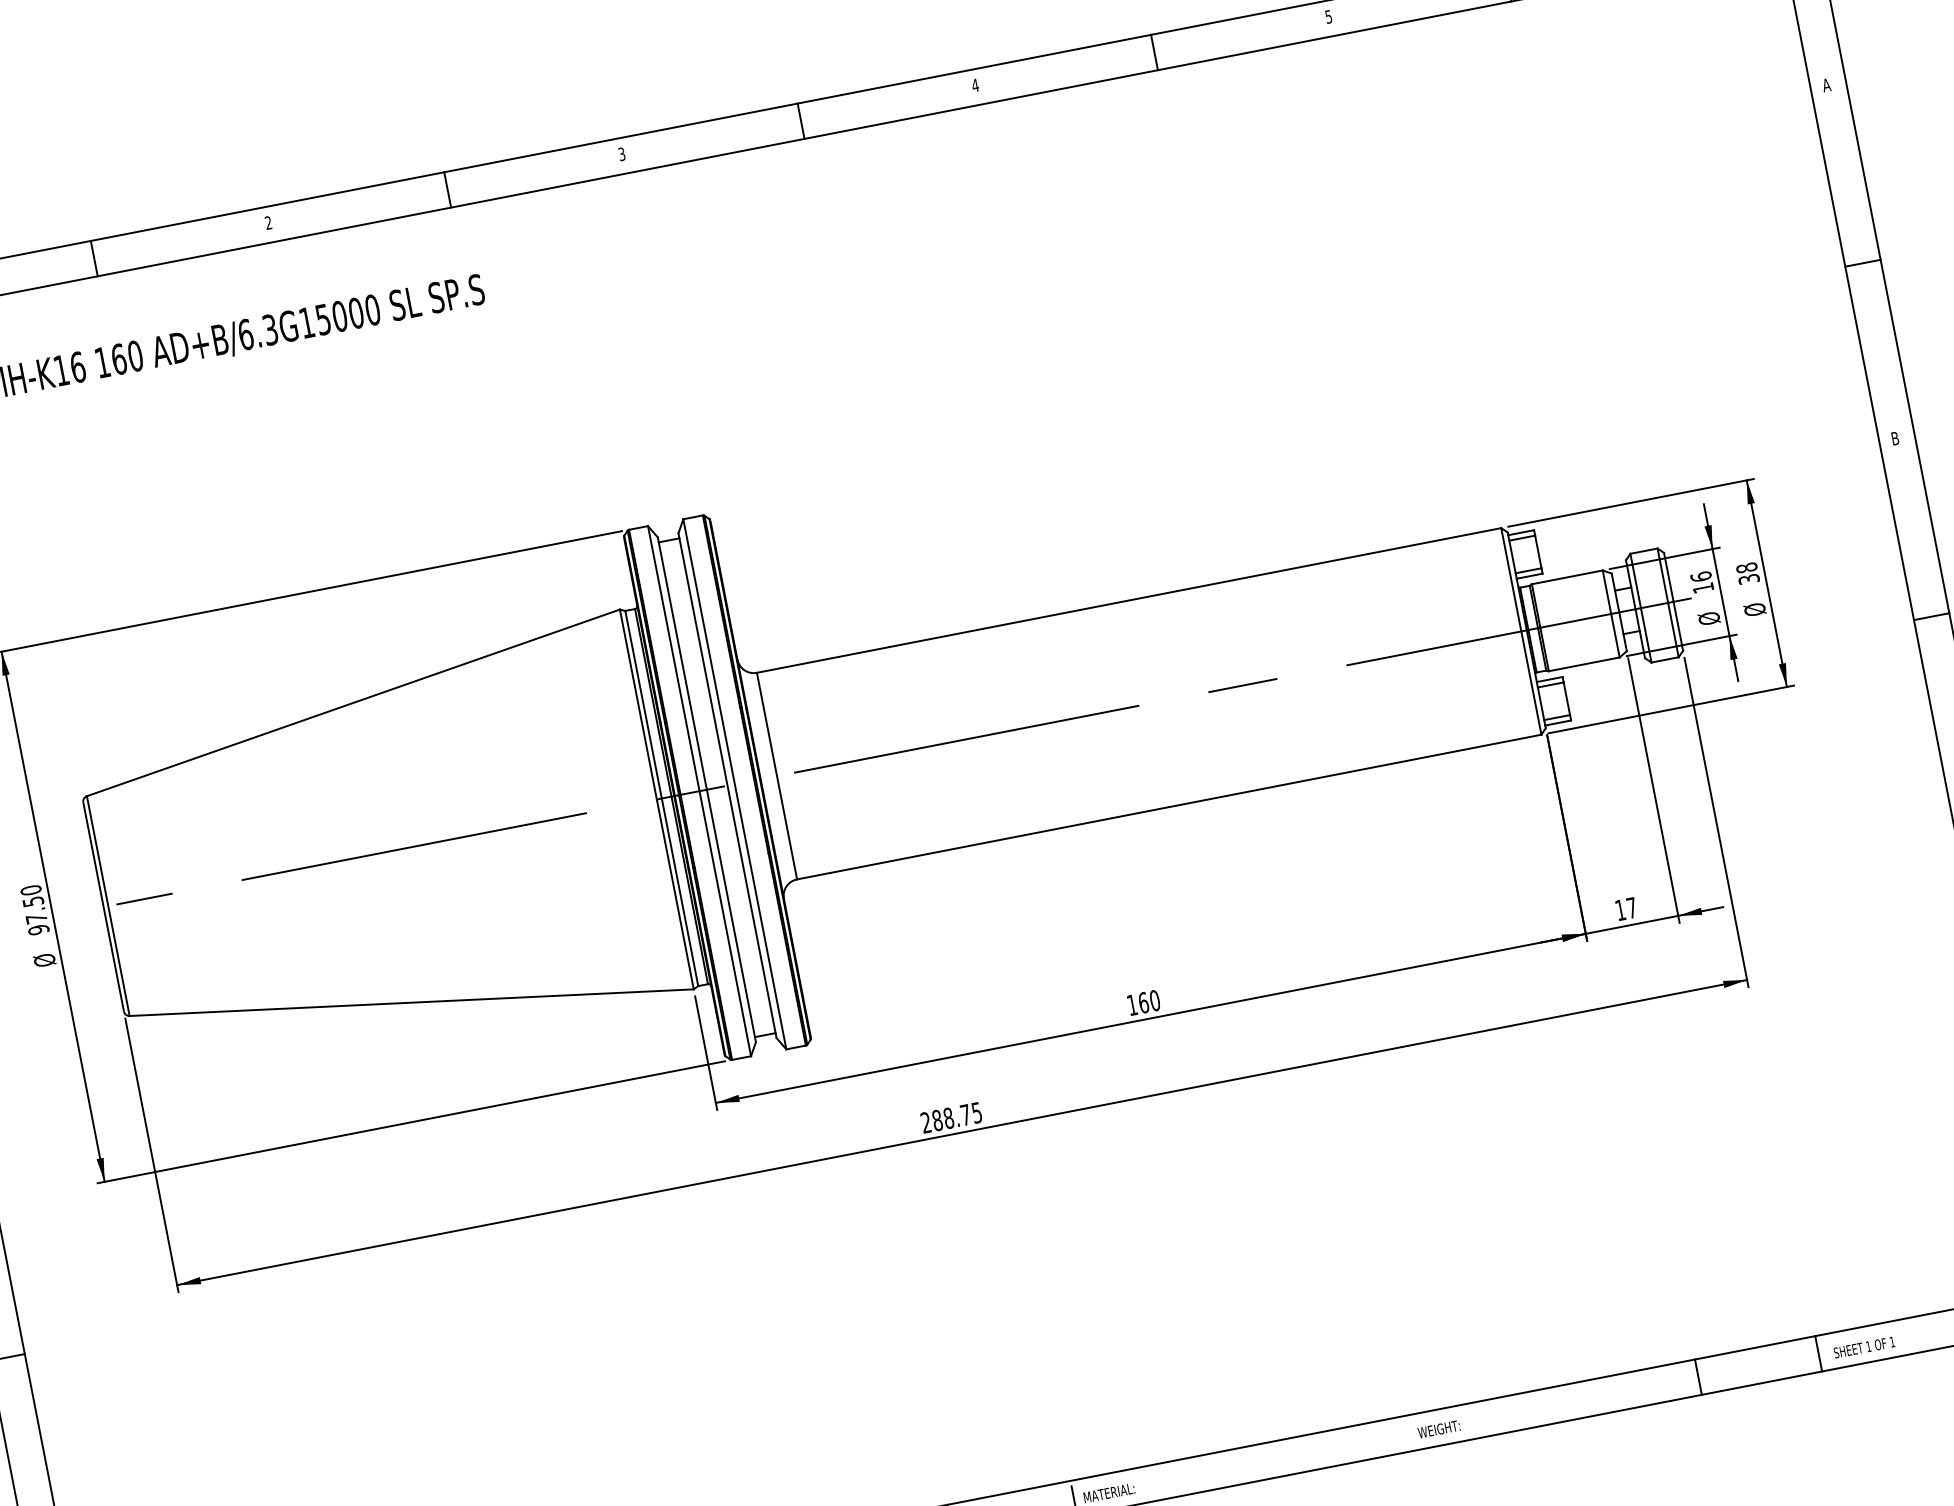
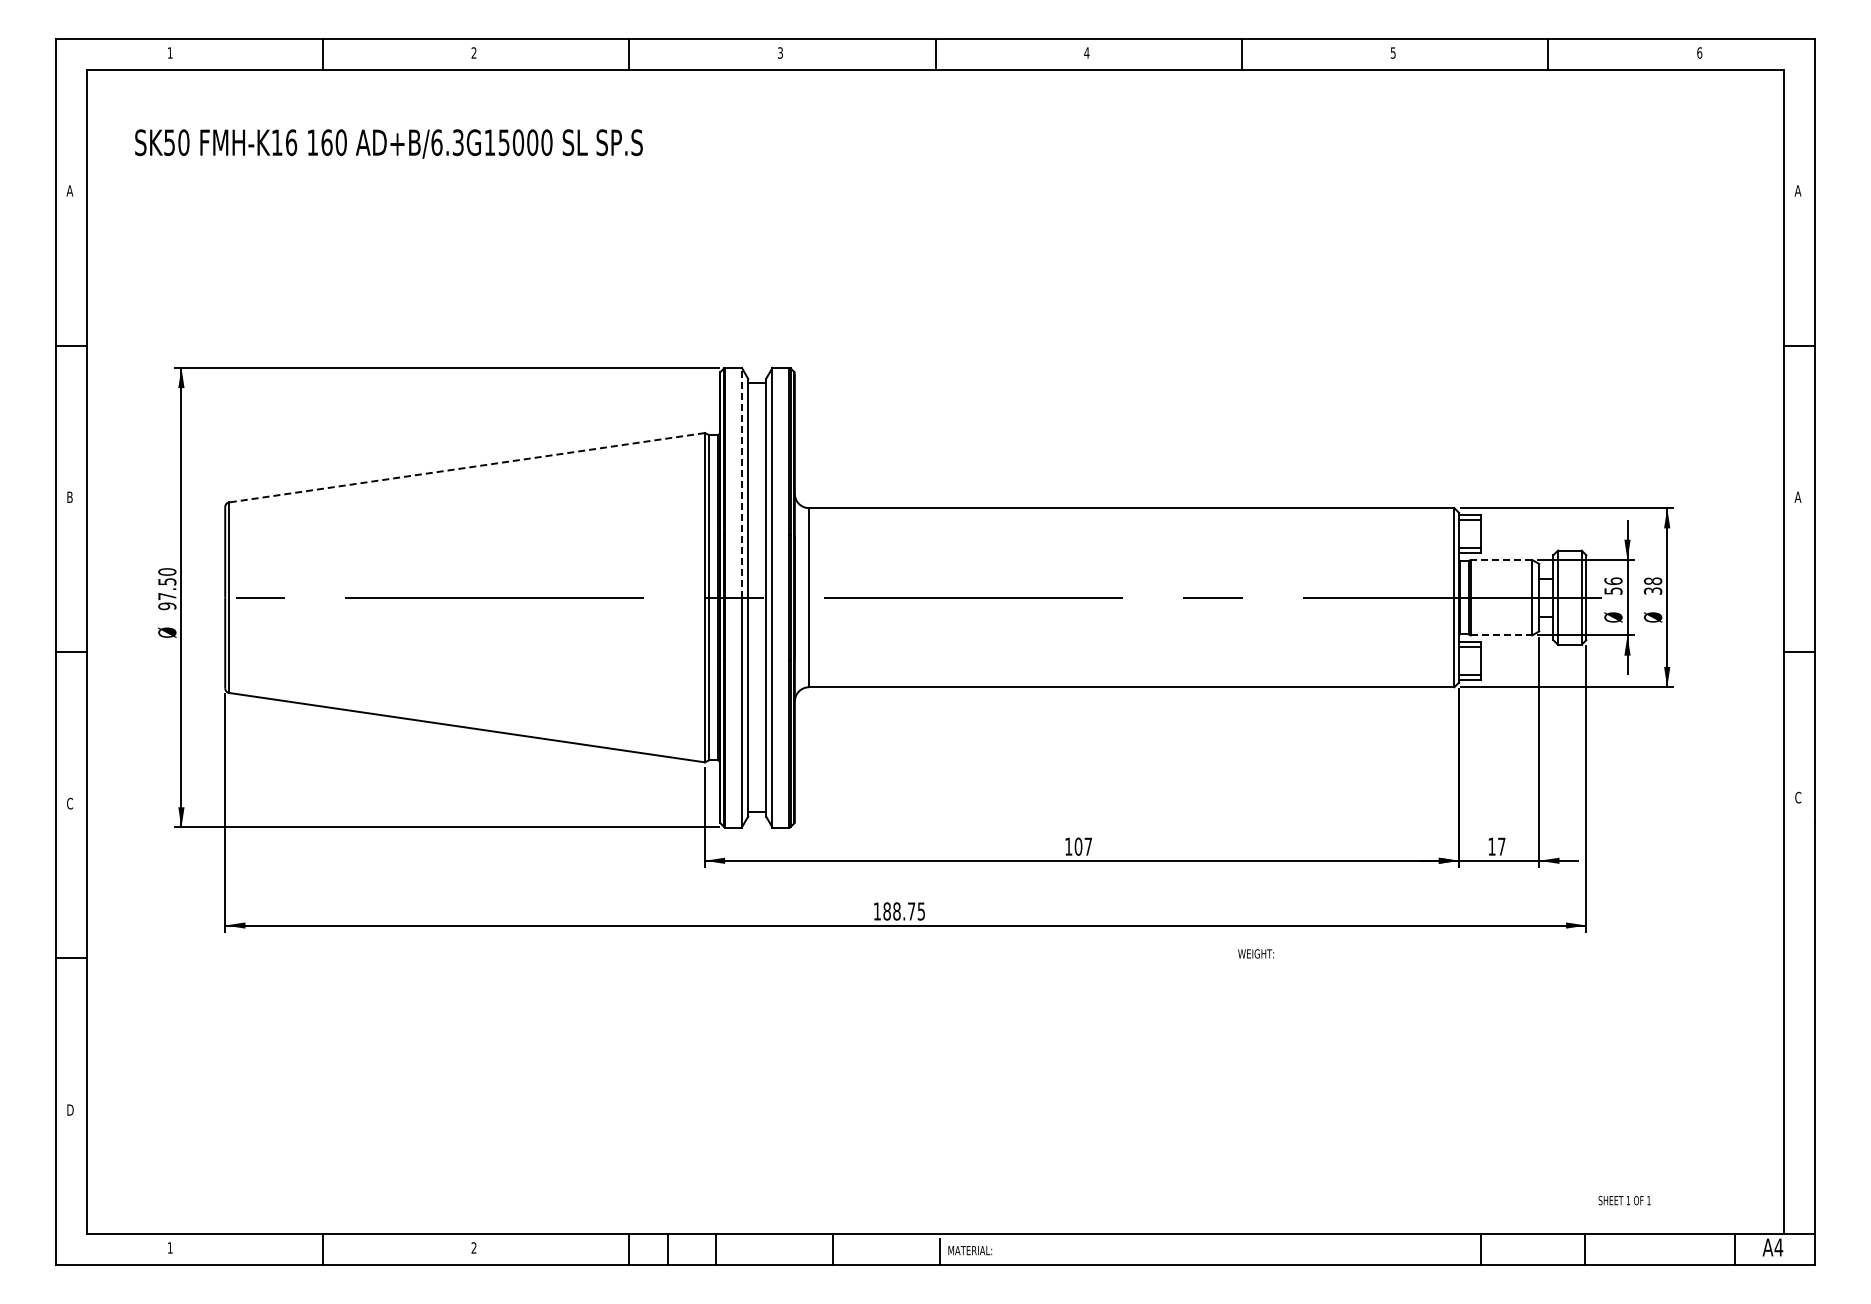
text: (1894, 437) -> (1797, 496), B -> A
line: (1567, 576) -> (1501, 559), solid -> dashed
text: (1703, 587) -> (1613, 590), 16 -> 56
line: (673, 658) -> (741, 482), solid -> dashed
line: (1584, 664) -> (1501, 635), solid -> dashed
line: (352, 702) -> (466, 467), solid -> dashed
text: (1149, 1001) -> (1083, 846), 160 -> 107
text: (925, 1122) -> (876, 911), 288.75 -> 188.75
text: (1864, 1347) -> (1624, 1200), moved
text: (1438, 1428) -> (1255, 953), moved

